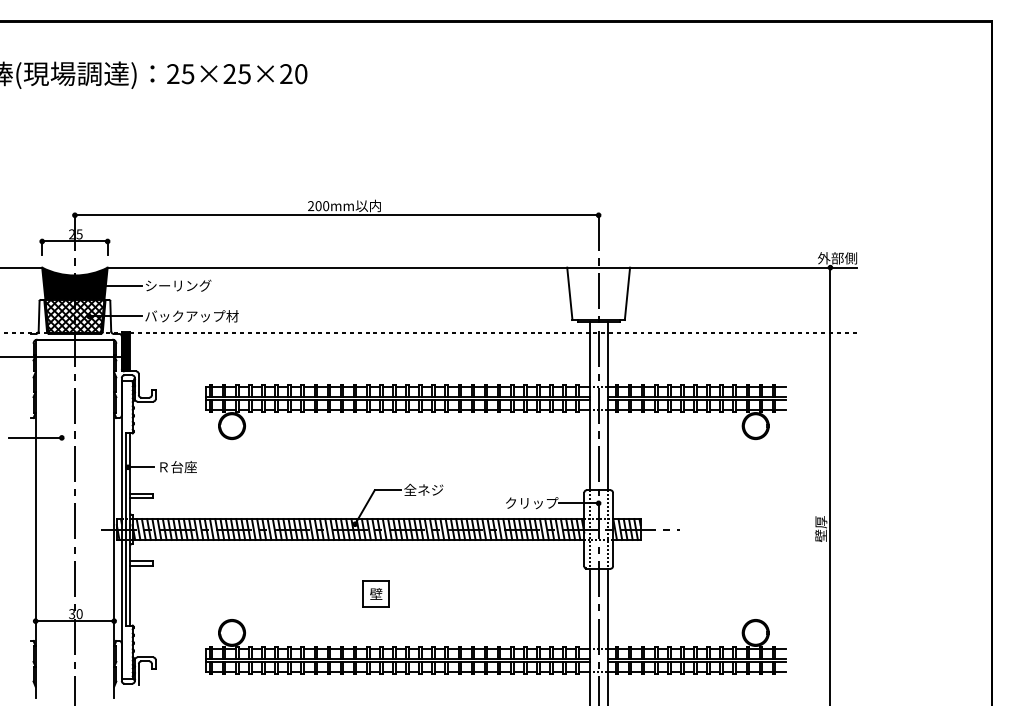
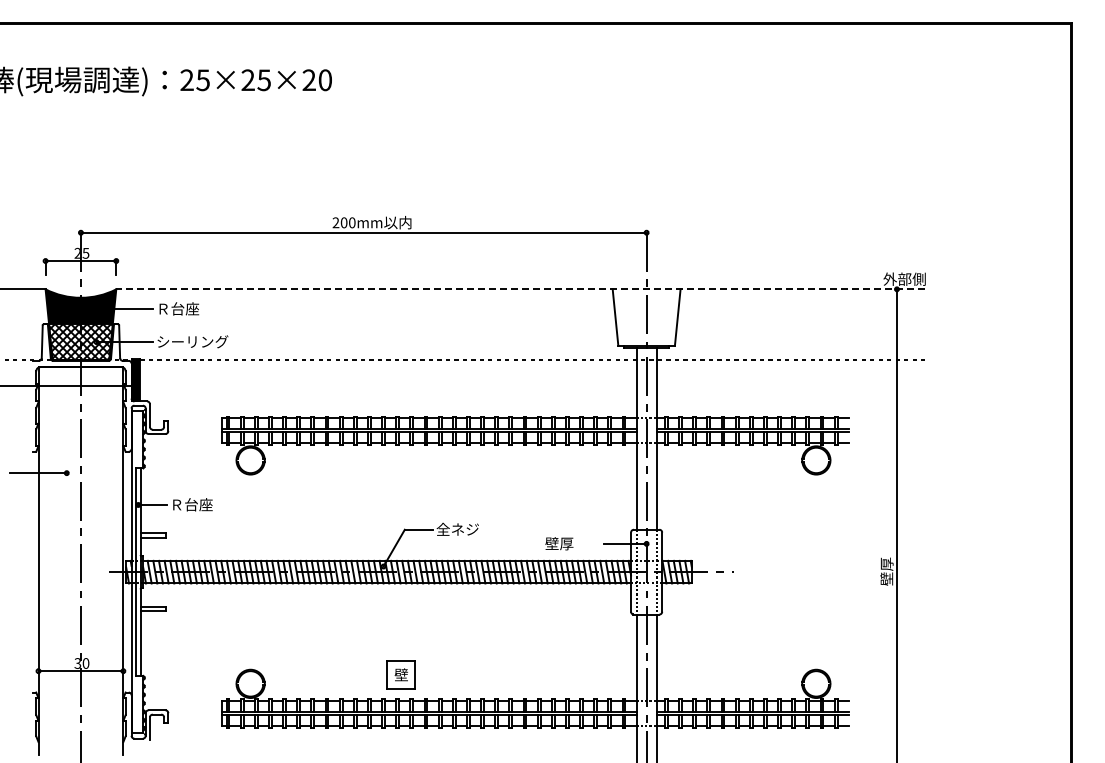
line: (481, 267) -> (520, 289), solid -> dashed
text: (178, 285) -> (192, 308), シーリング -> Ｒ台座
text: (192, 315) -> (207, 341), バックアップ材 -> シーリング
text: (531, 502) -> (574, 543), クリップ -> 壁厚
part: (375, 593) -> (400, 674), moved

